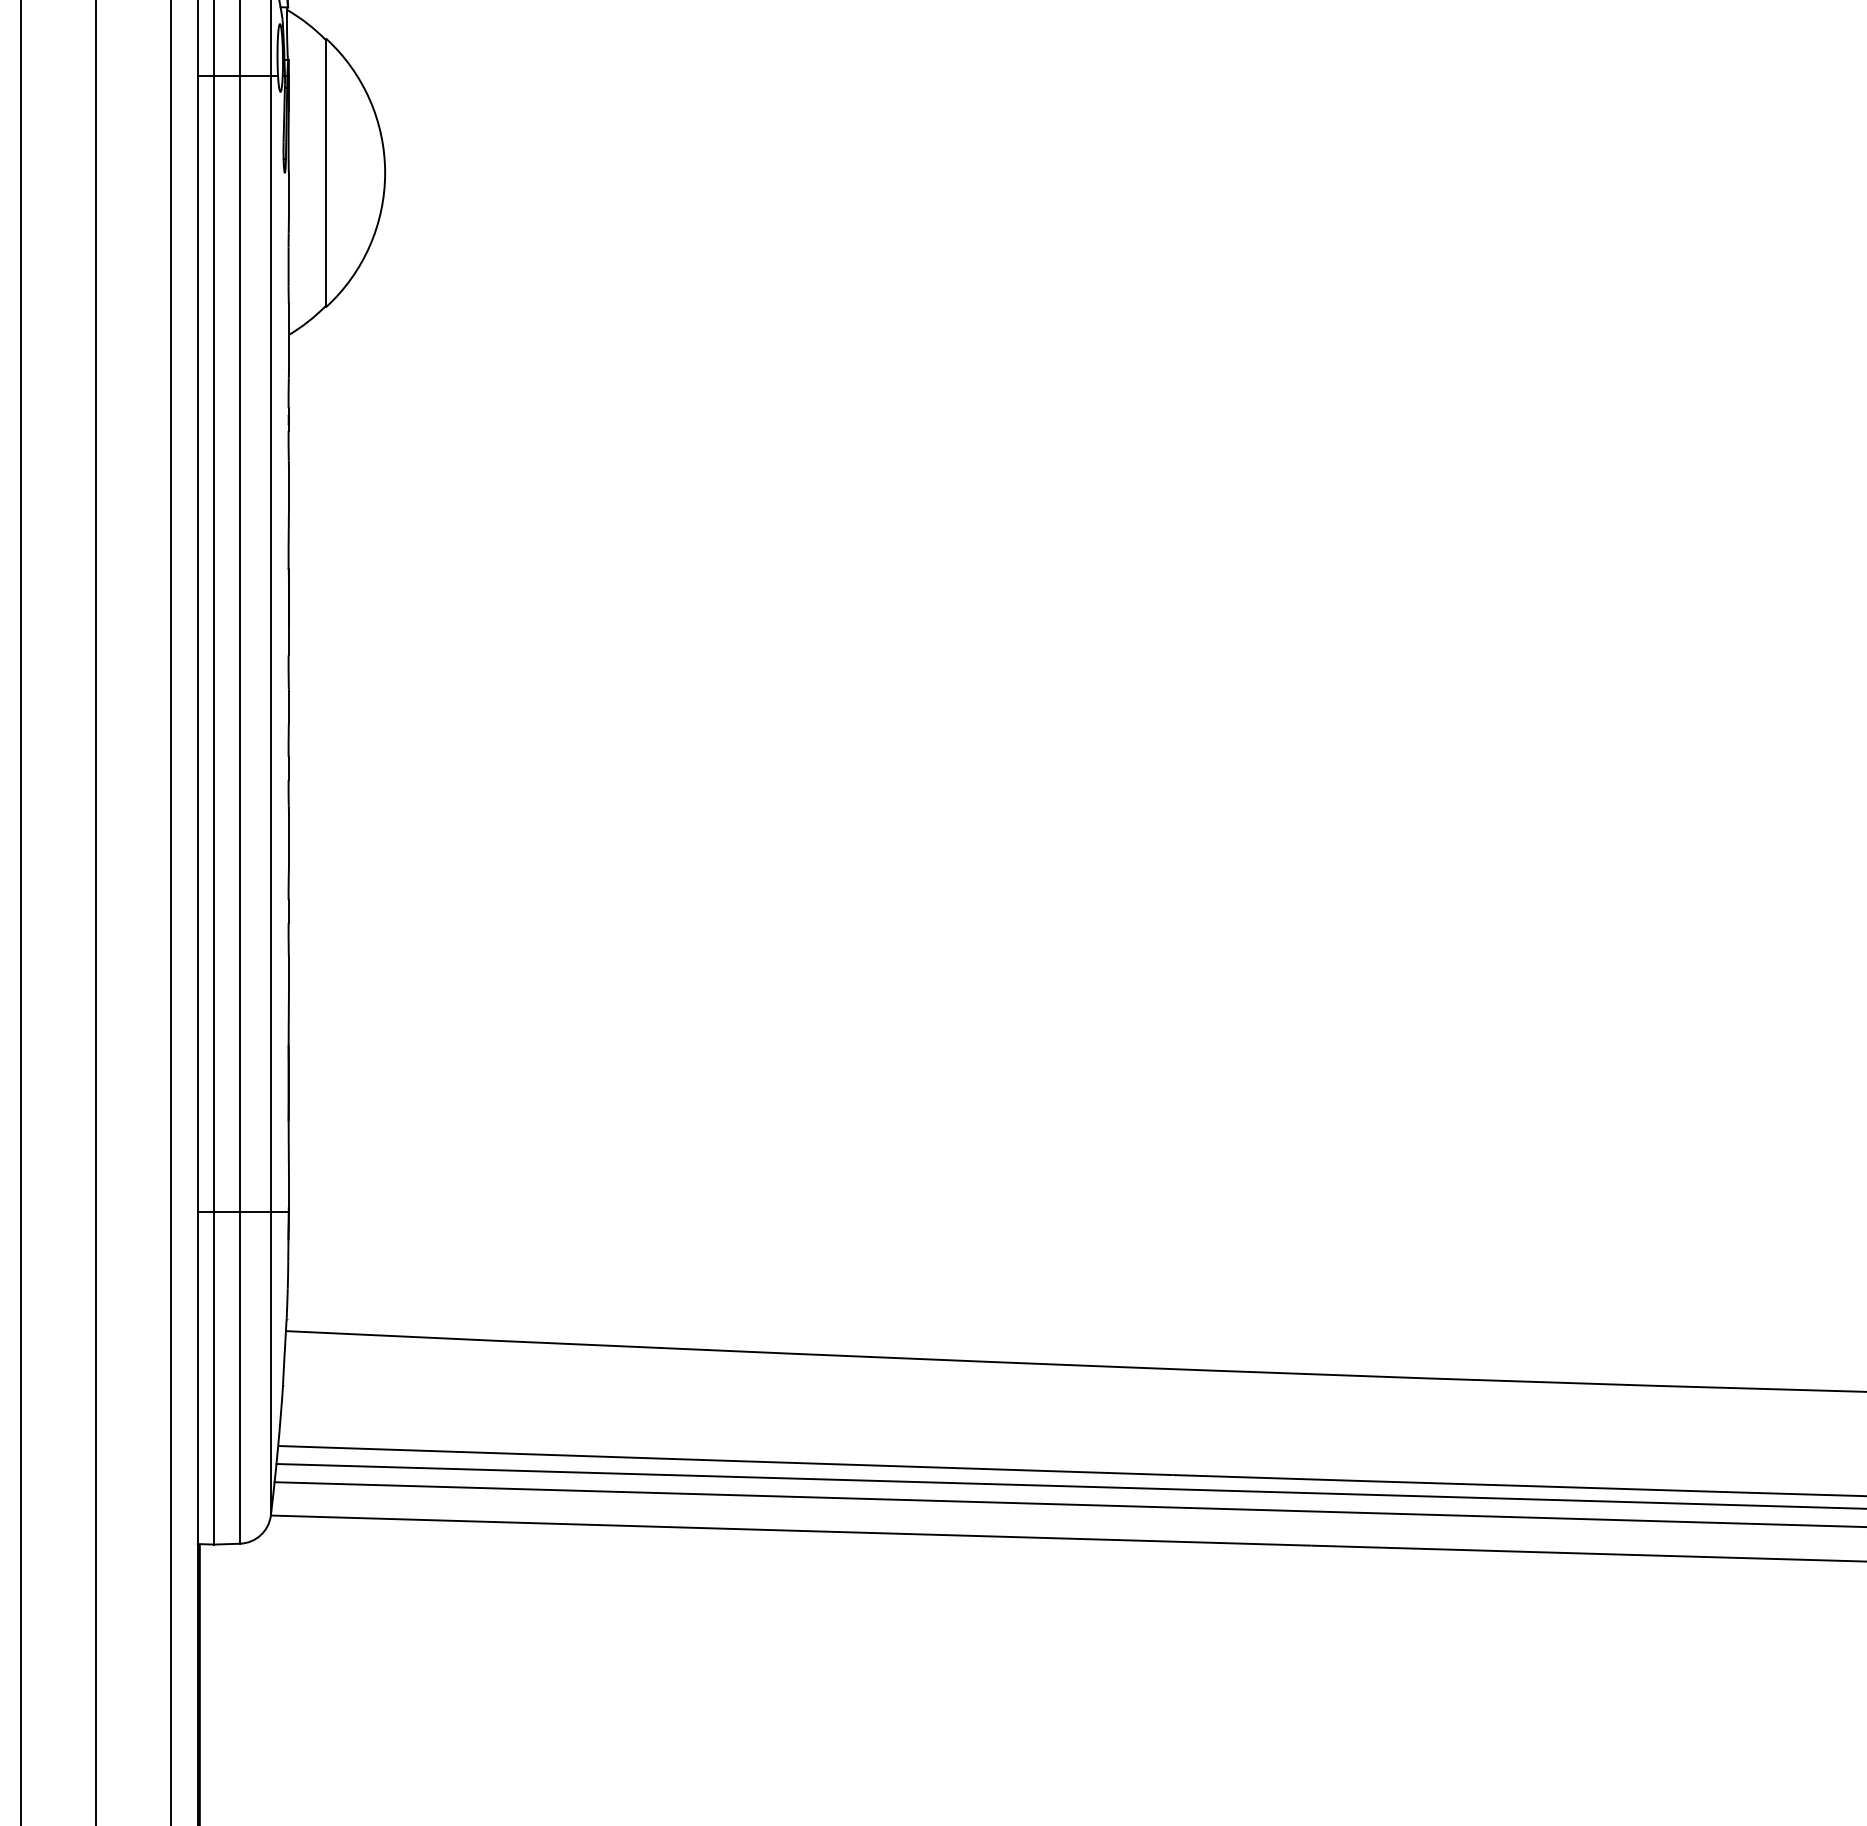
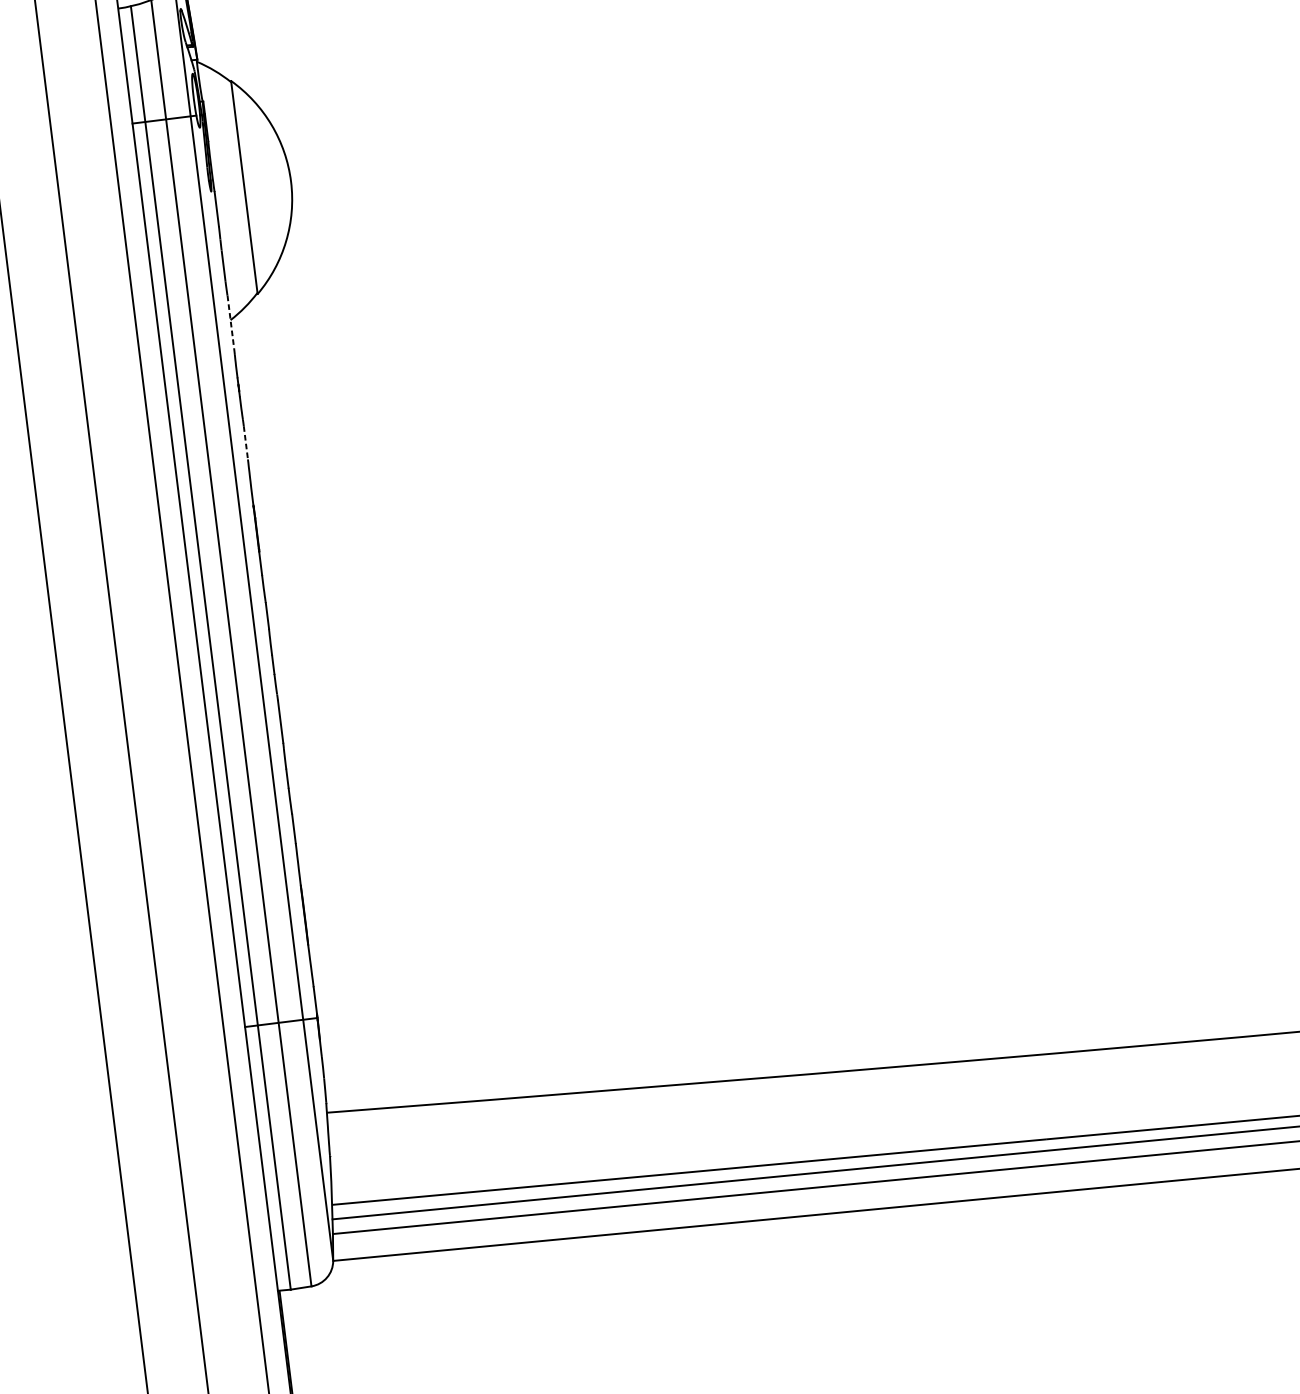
line: (288, 337) -> (230, 322), solid -> dashed
line: (288, 489) -> (245, 443), solid -> dashed

